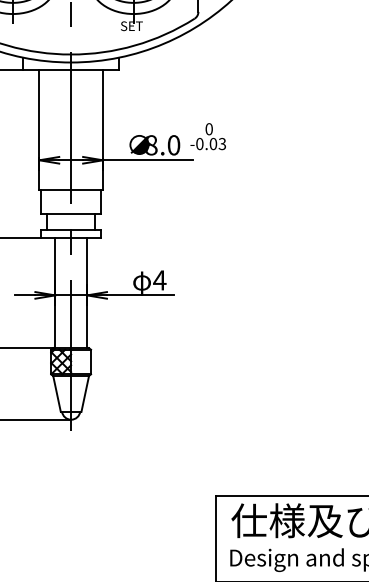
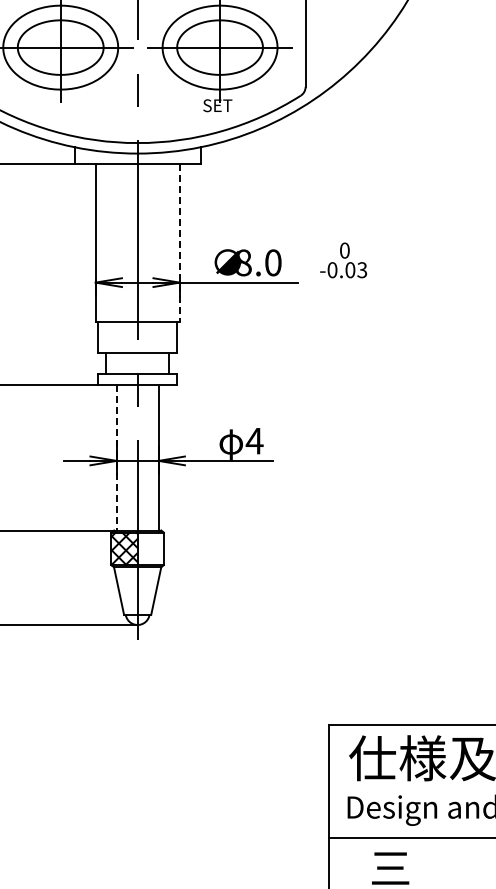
line: (102, 129) -> (179, 242), solid -> dashed
text: (208, 136) -> (343, 260), moved
line: (55, 292) -> (116, 457), solid -> dashed

